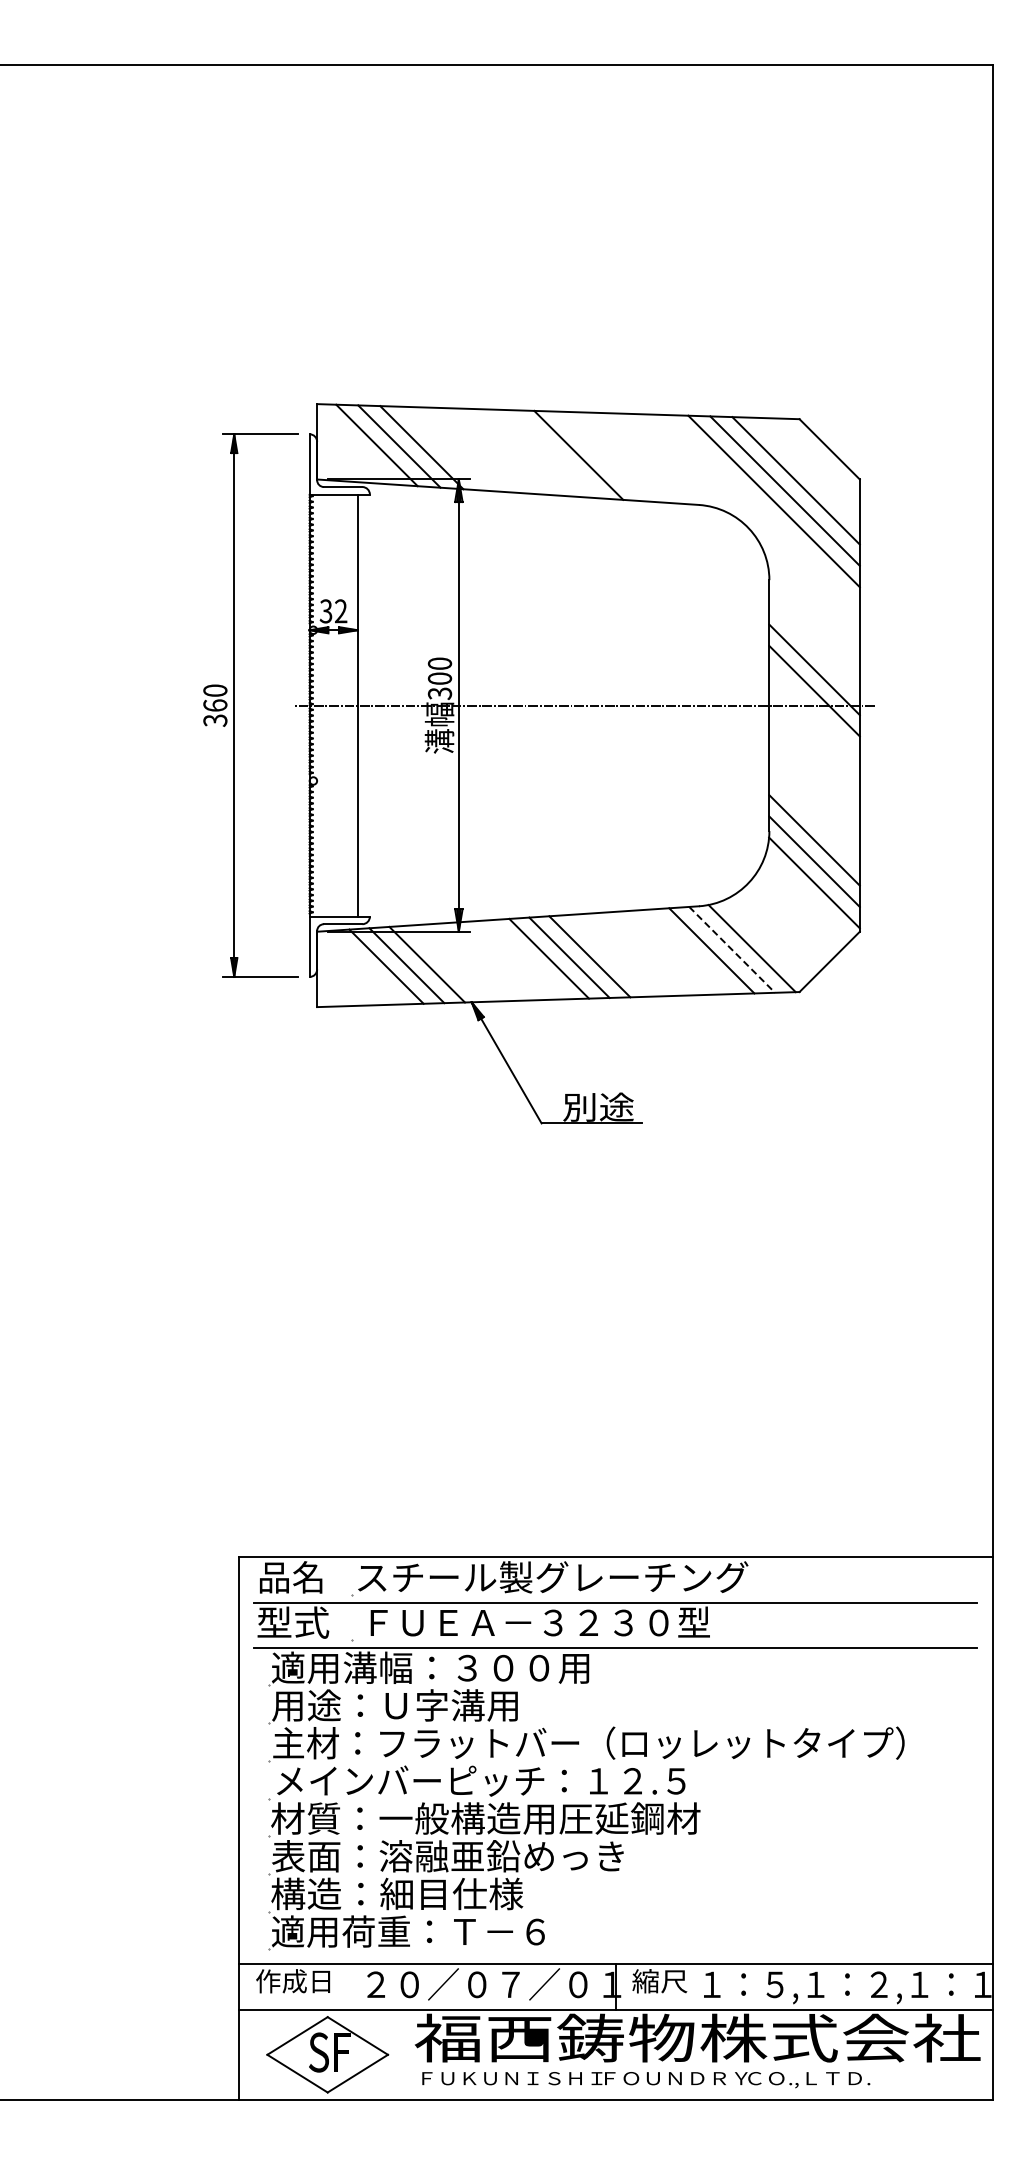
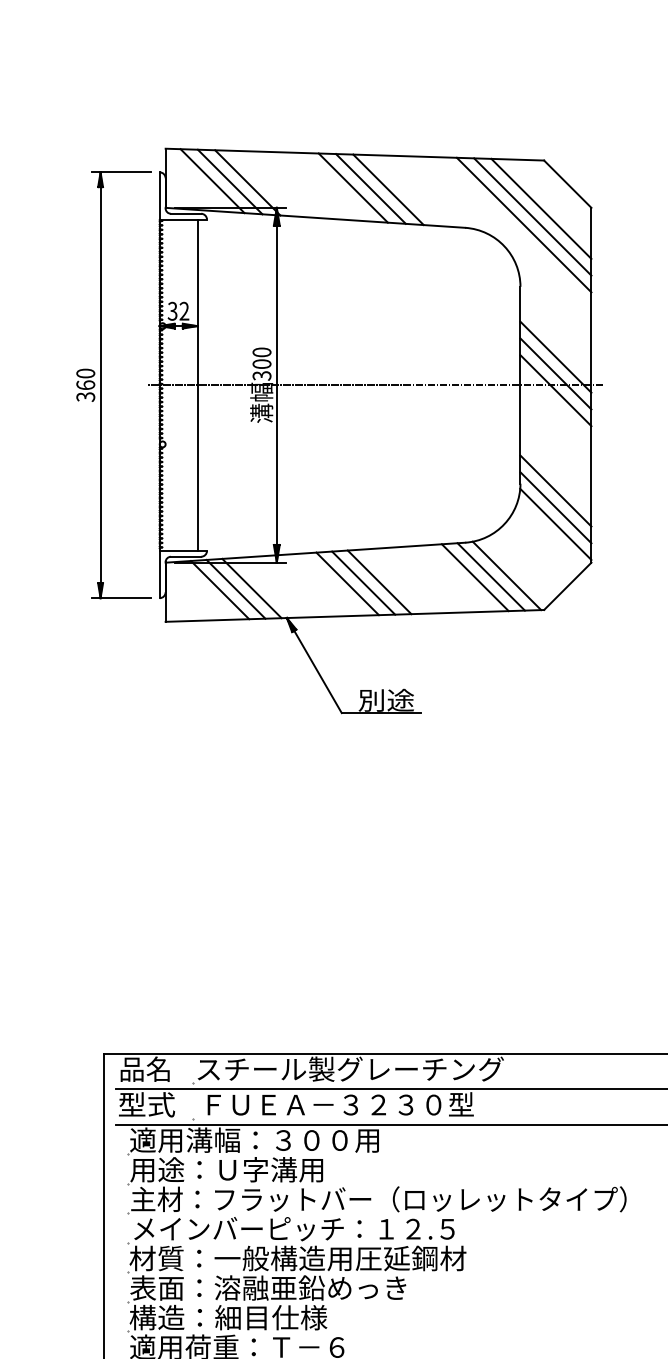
line: (556, 454) -> (353, 188), added
line: (601, 456) -> (388, 189), added
line: (814, 712) -> (555, 390), added
line: (732, 949) -> (491, 576), dashed -> solid

